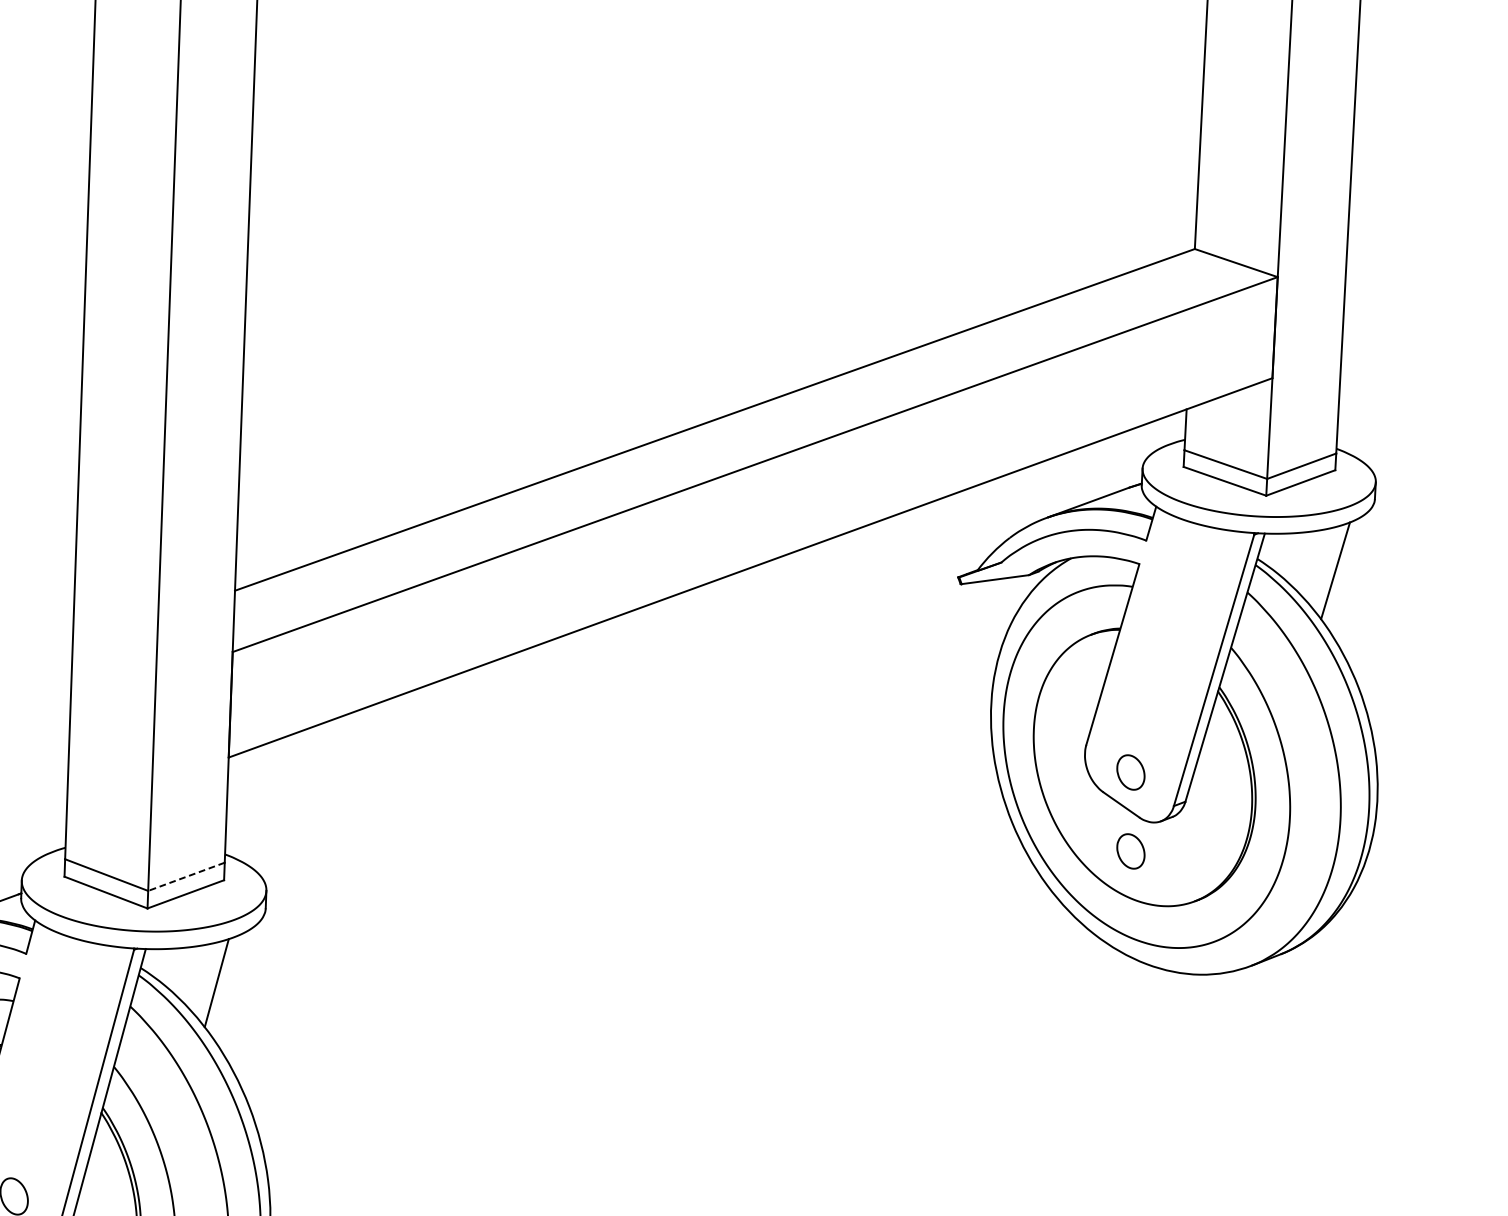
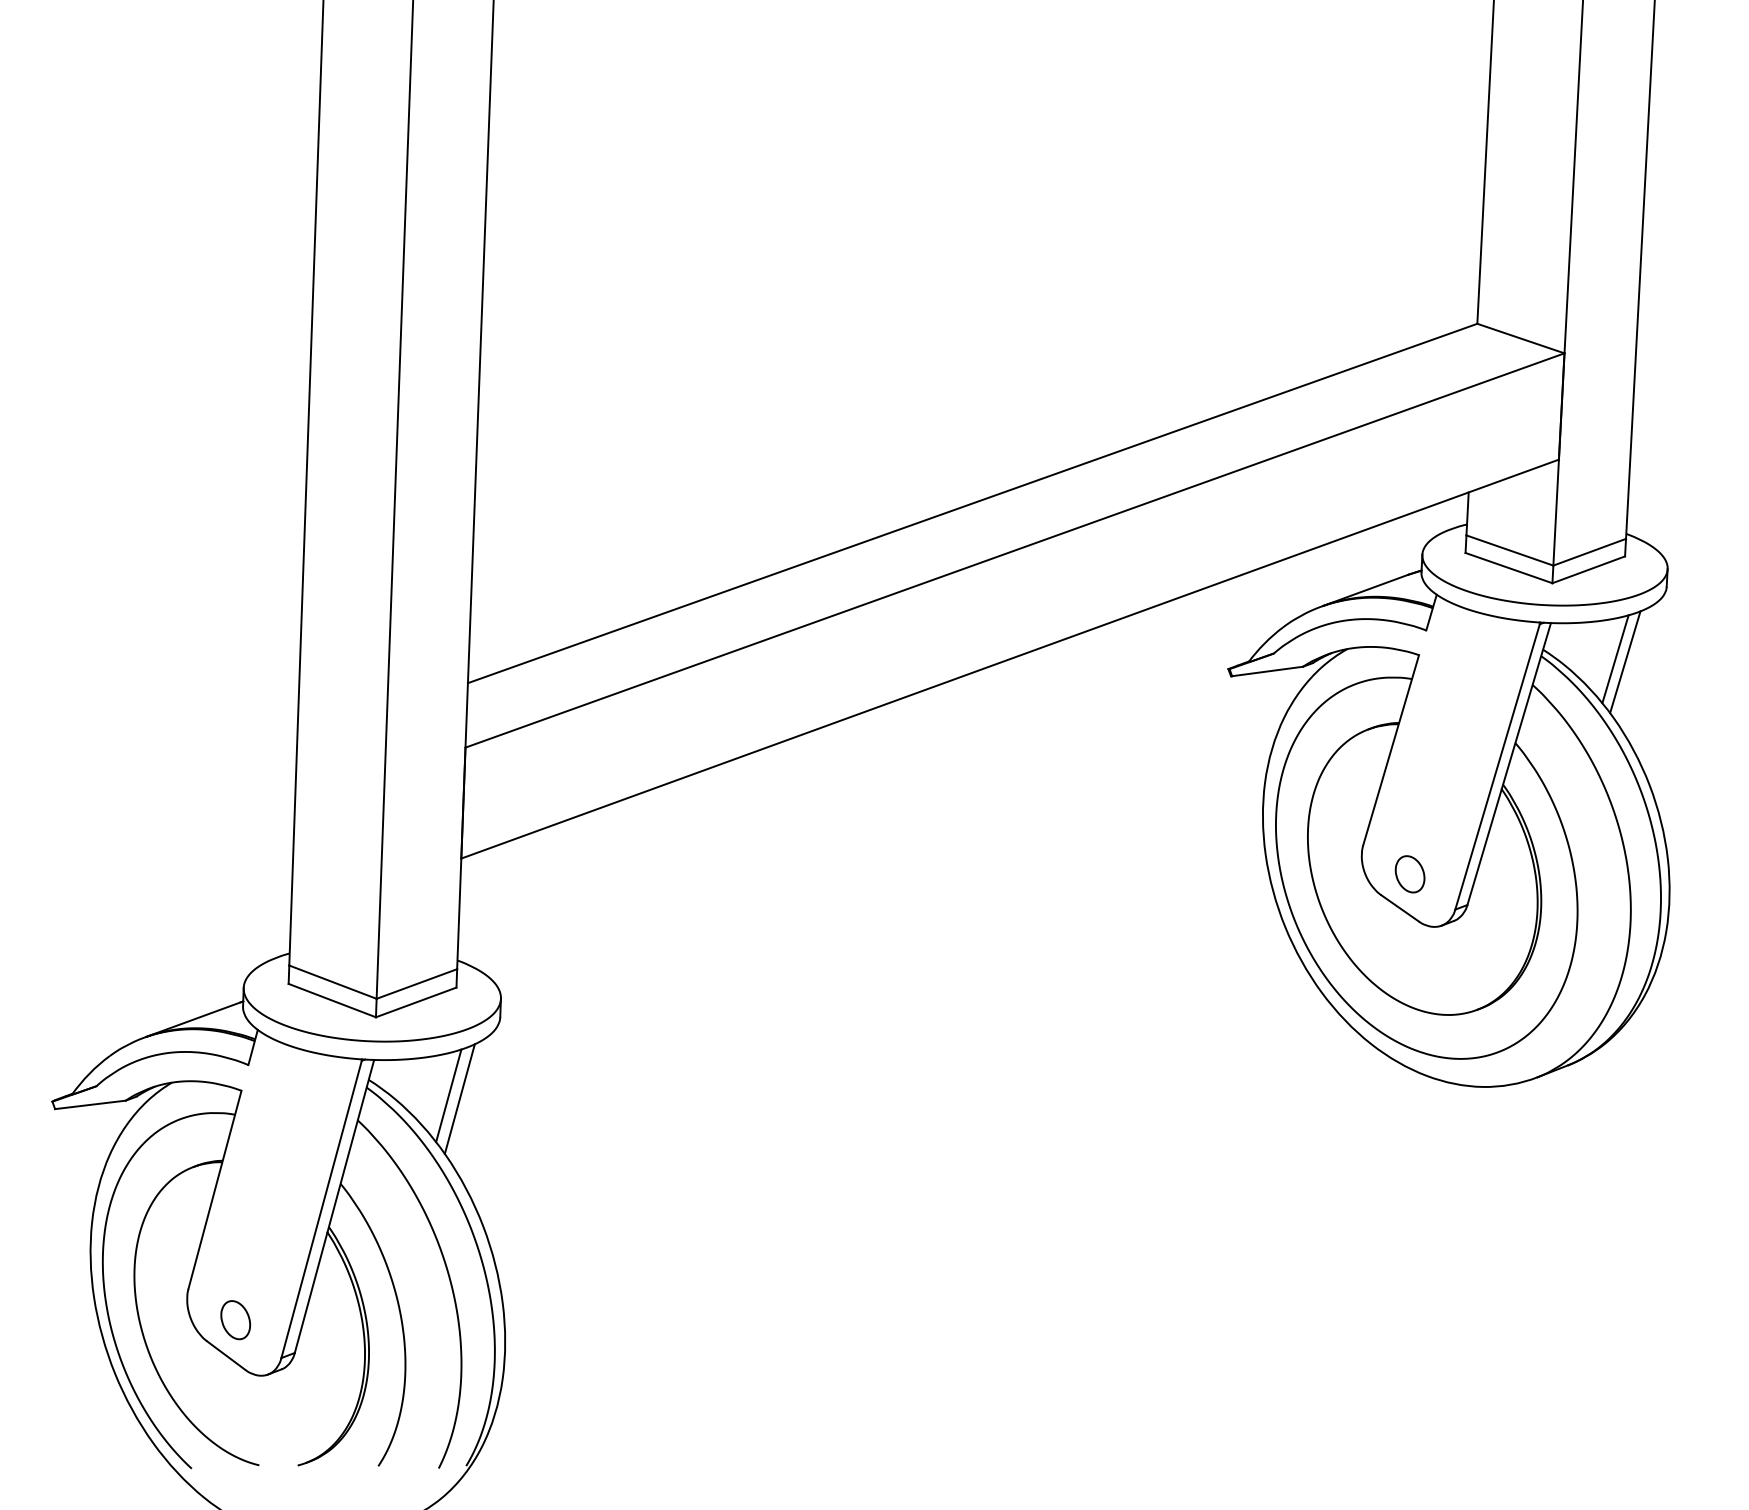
line: (1326, 568) -> (1615, 659), added
part: (1130, 851) -> (1409, 957), removed
line: (186, 877) -> (416, 984), dashed -> solid
line: (226, 985) -> (459, 1098), added

